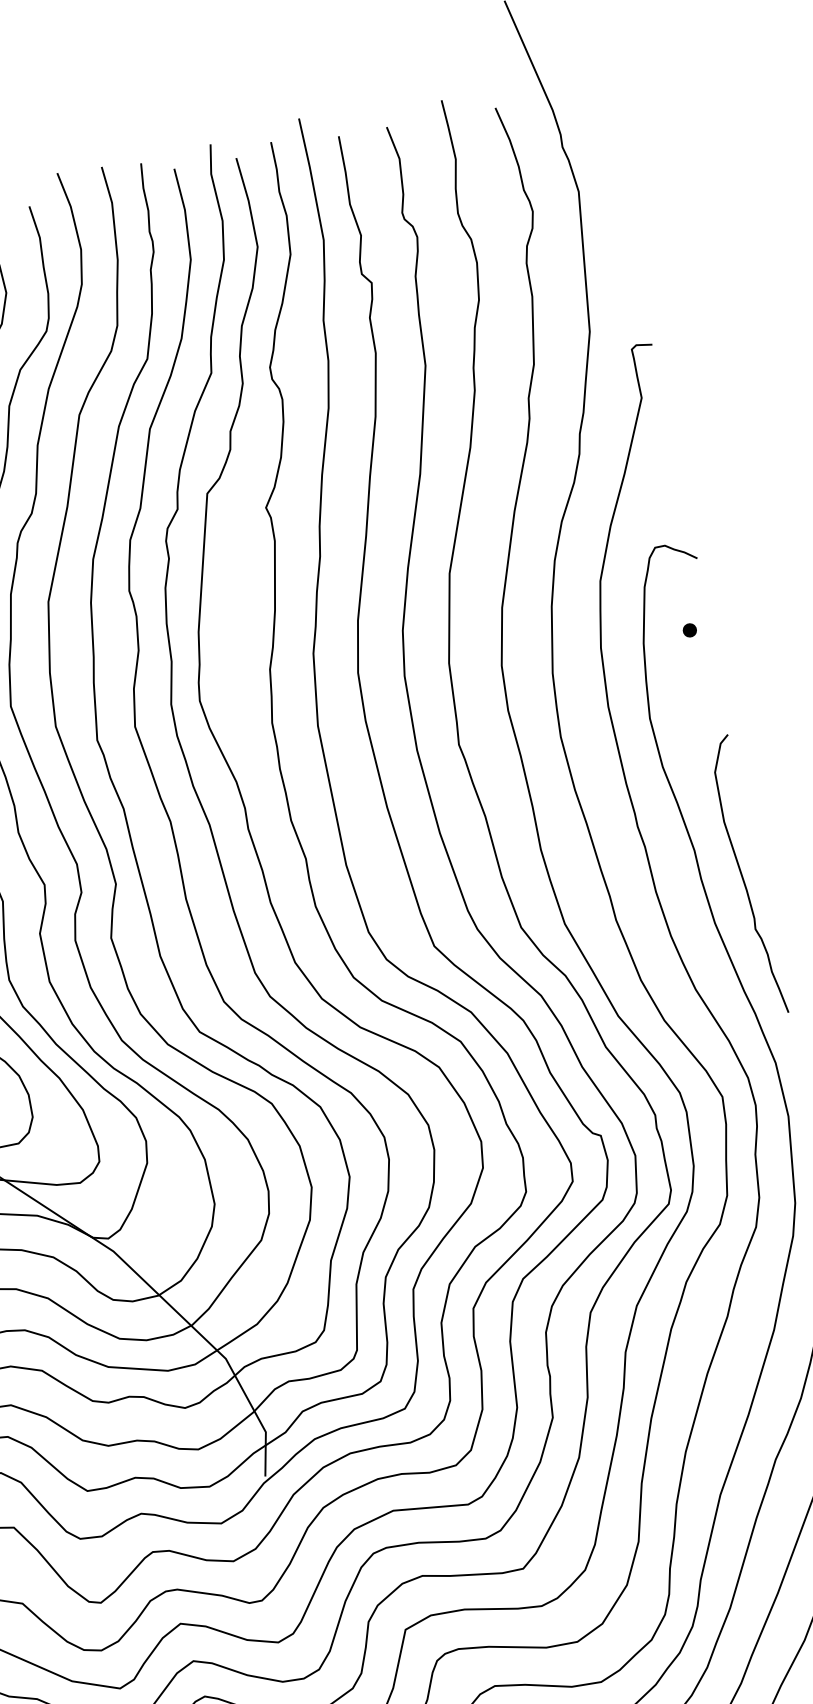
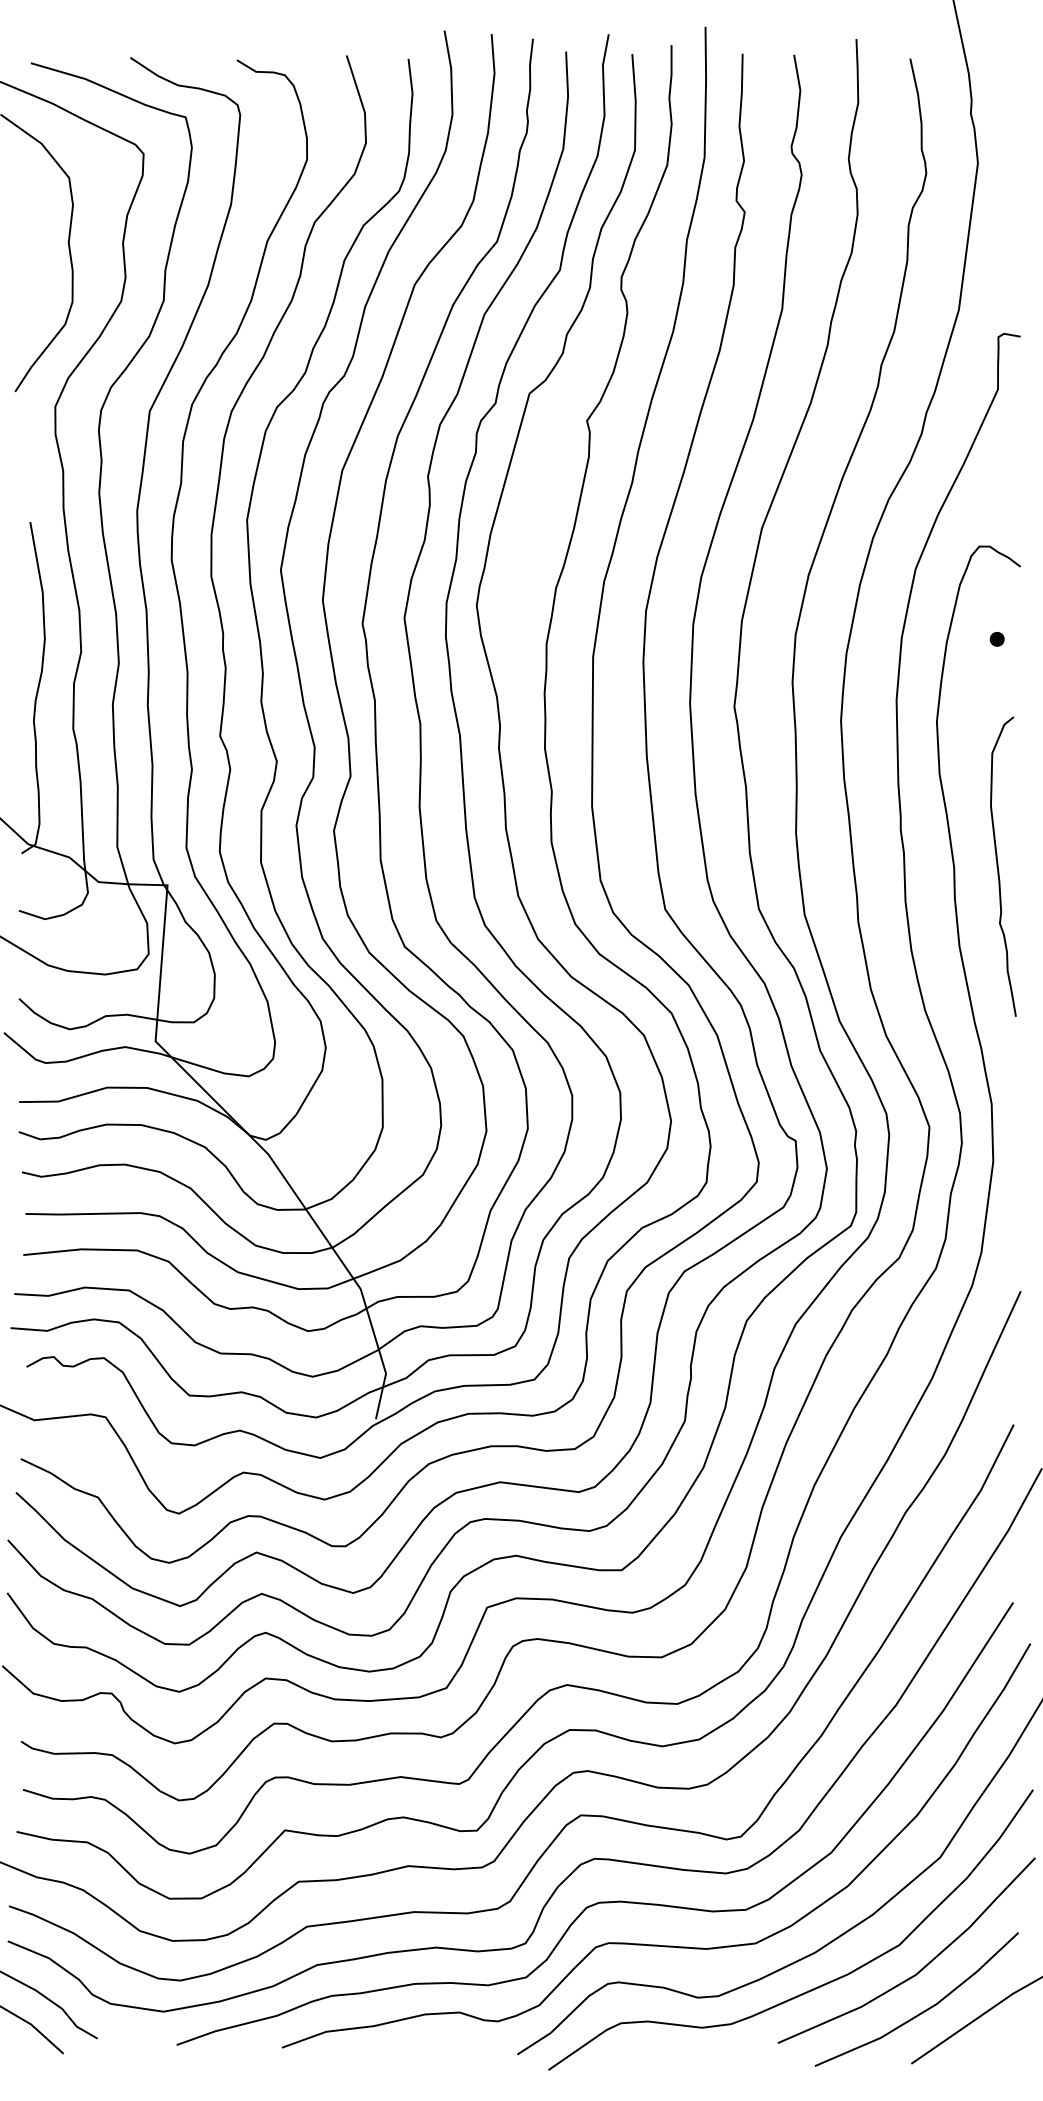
curve: (742, 876) -> (998, 866), moved

